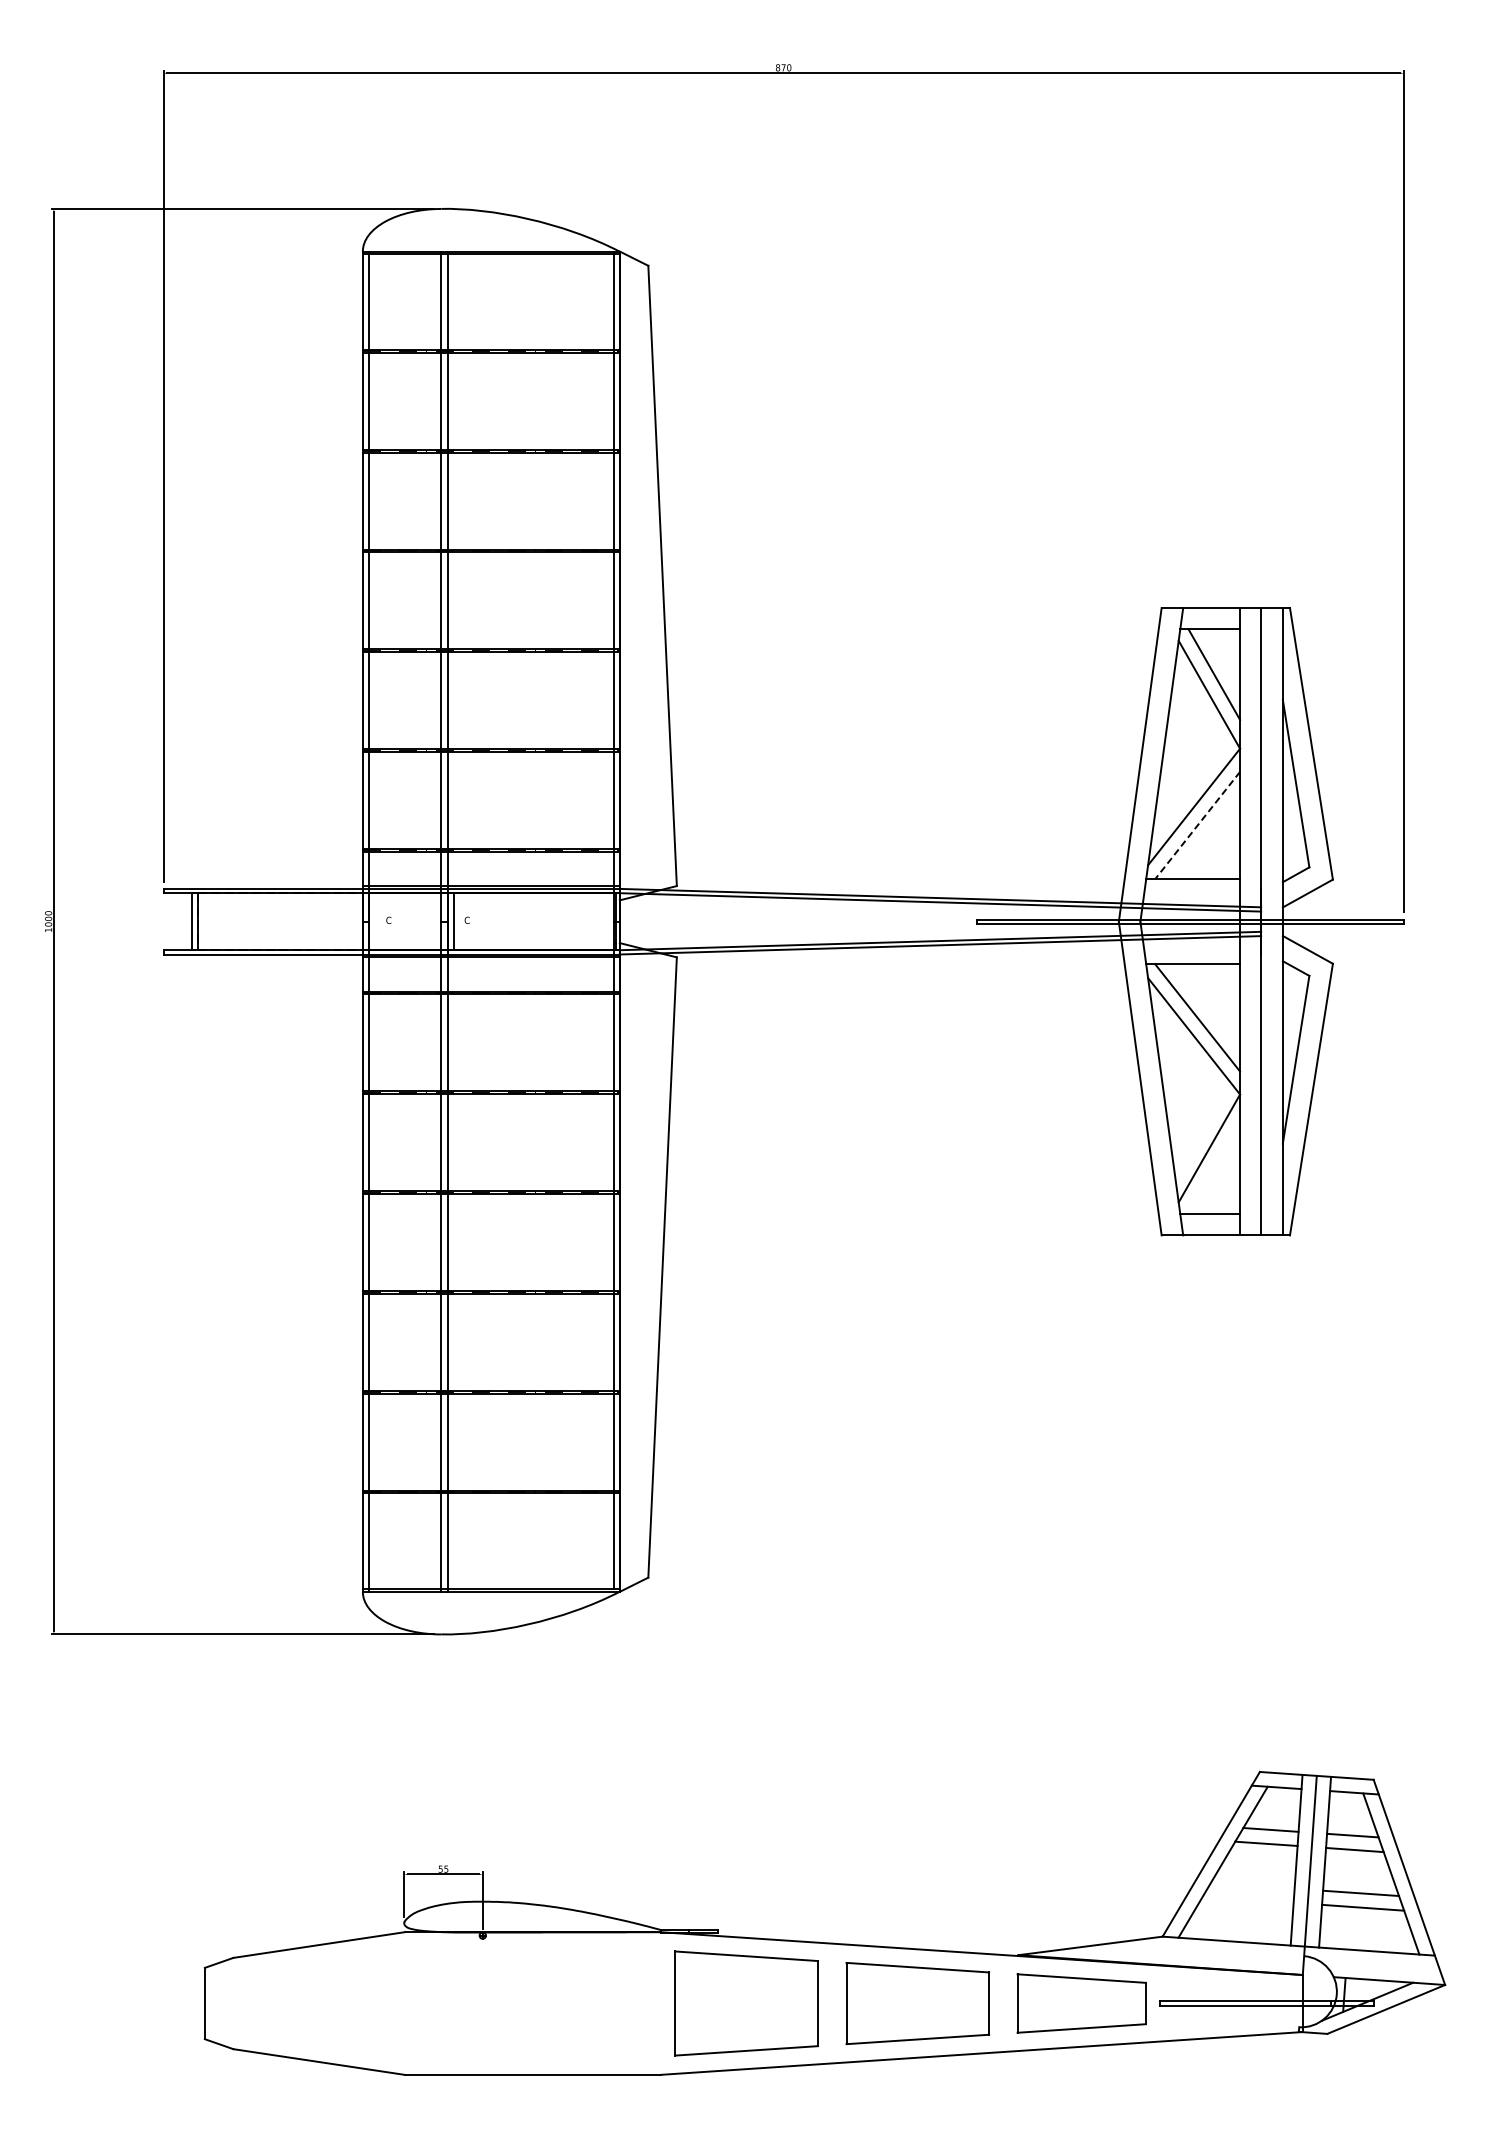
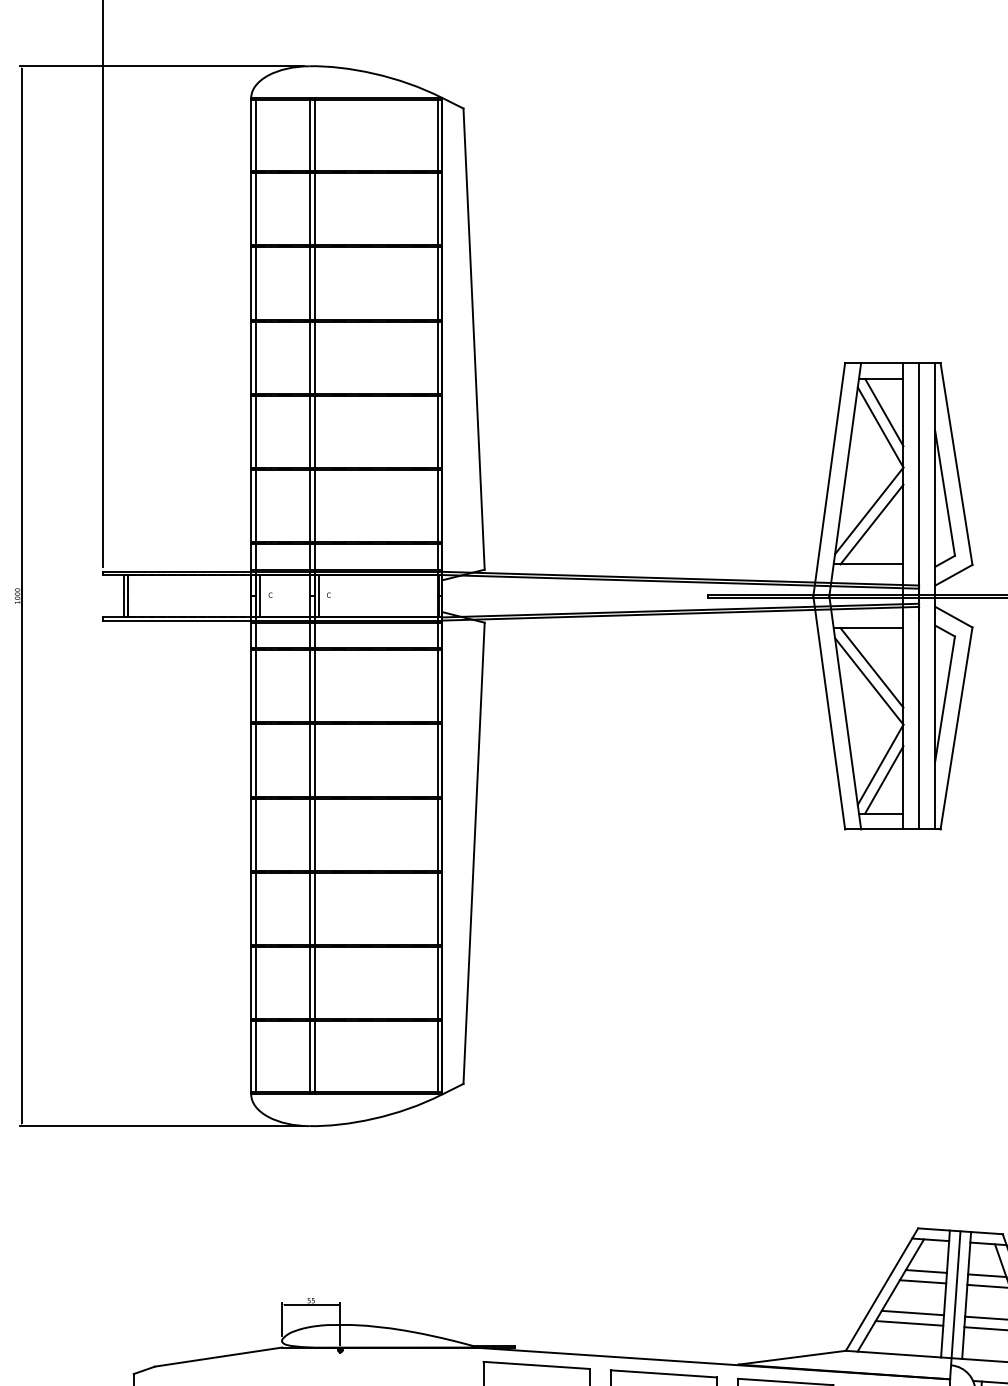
line: (1197, 825) -> (871, 524), dashed -> solid
line: (374, 921) -> (259, 596), added
line: (1214, 1168) -> (884, 779), added
line: (1252, 1885) -> (912, 1312), added
line: (1247, 1899) -> (908, 1323), added

